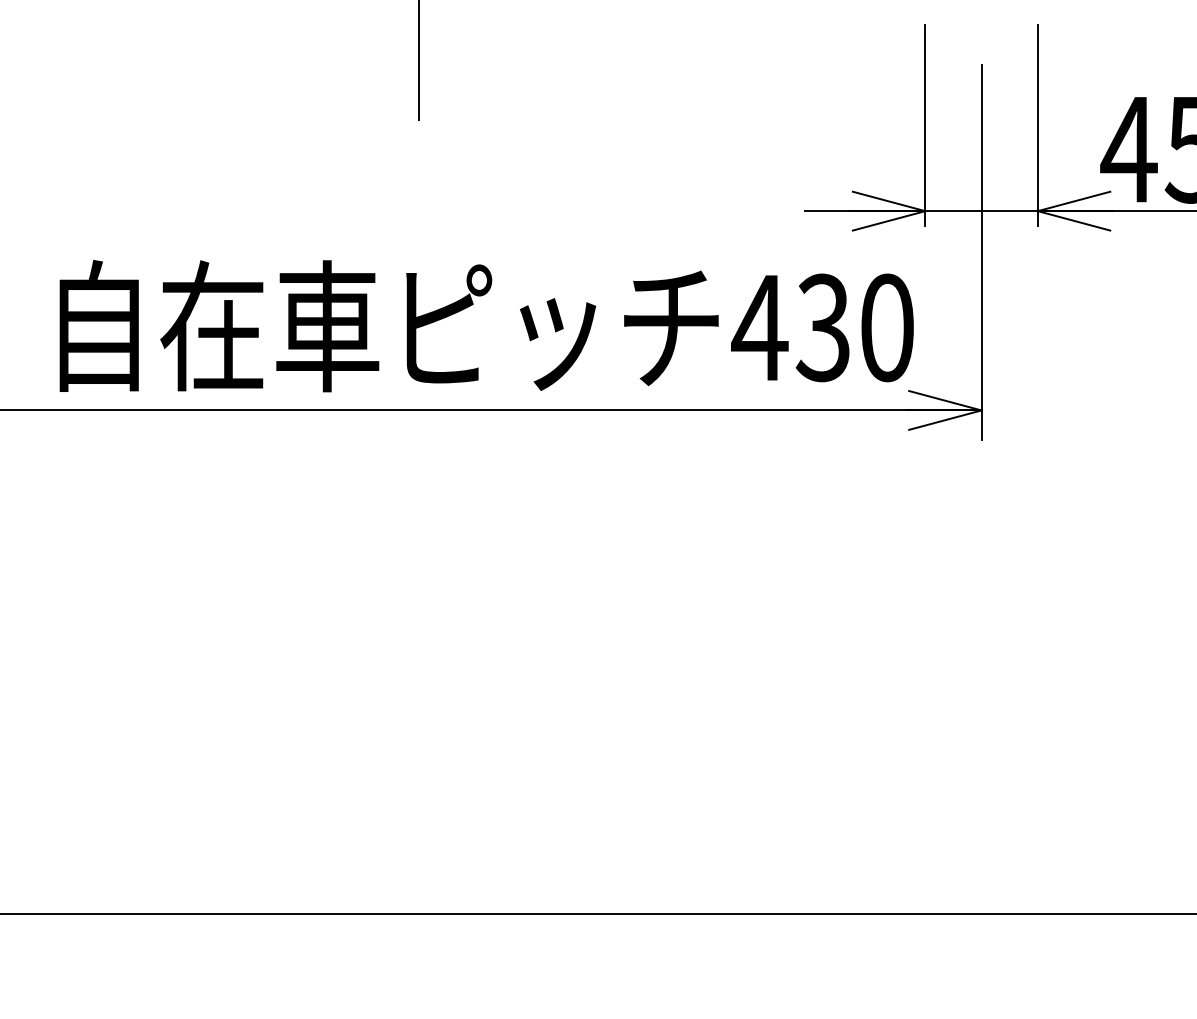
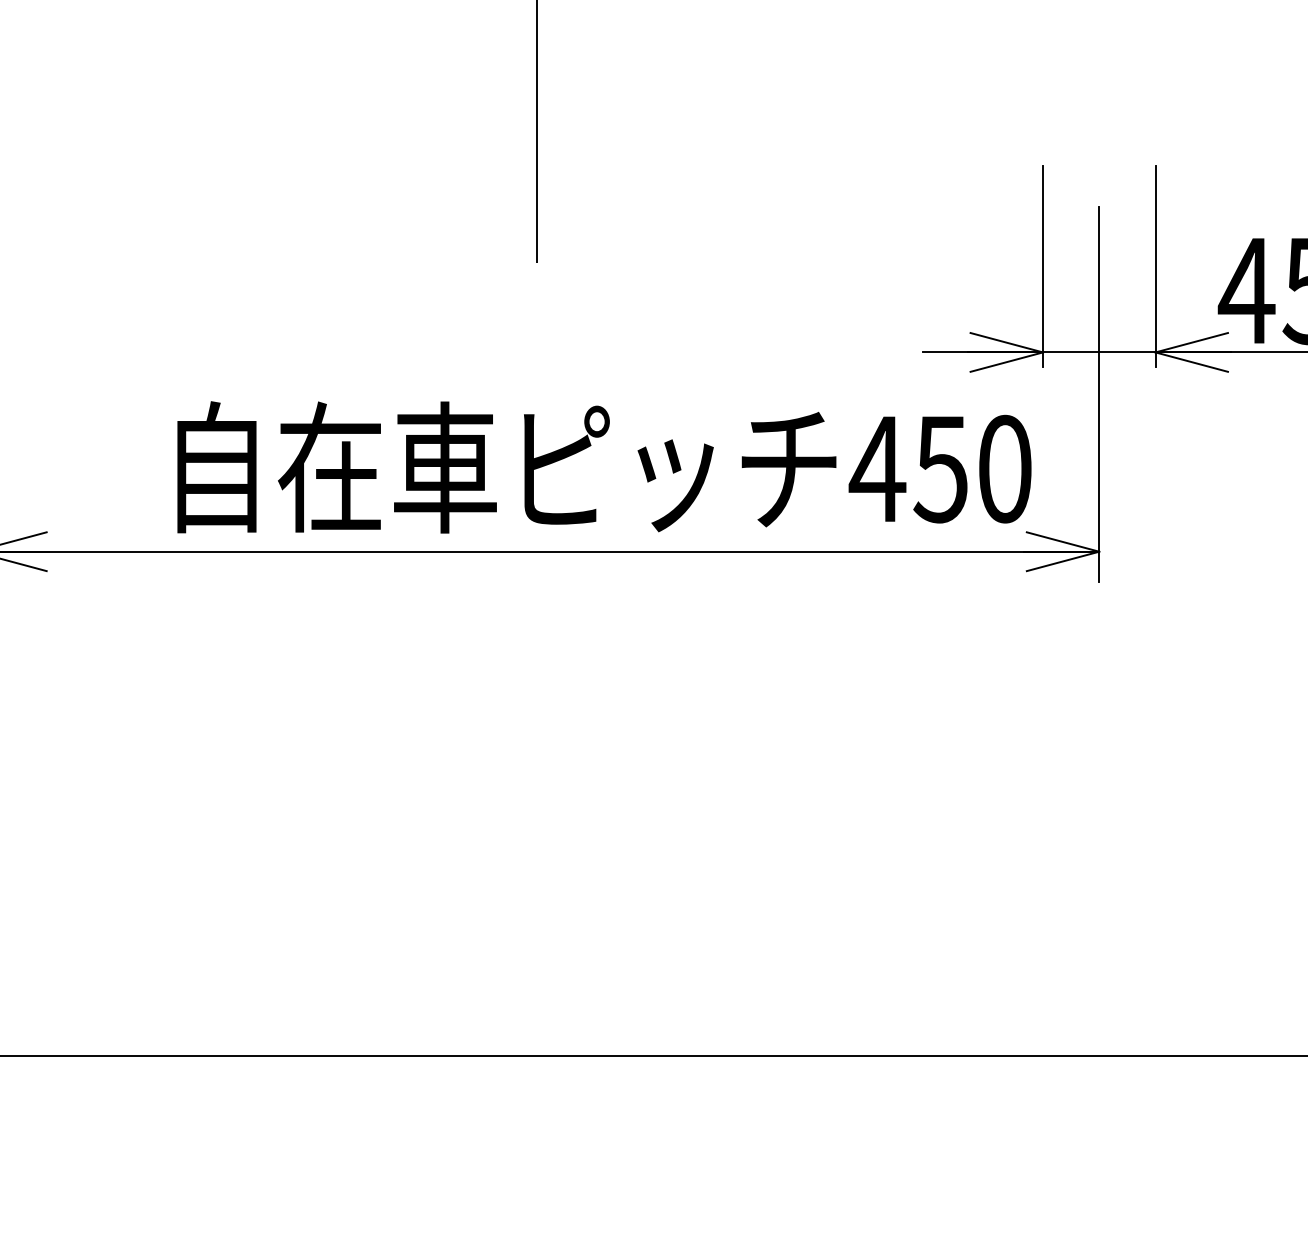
text: (822, 327) -> (940, 468), 430 -> 450

